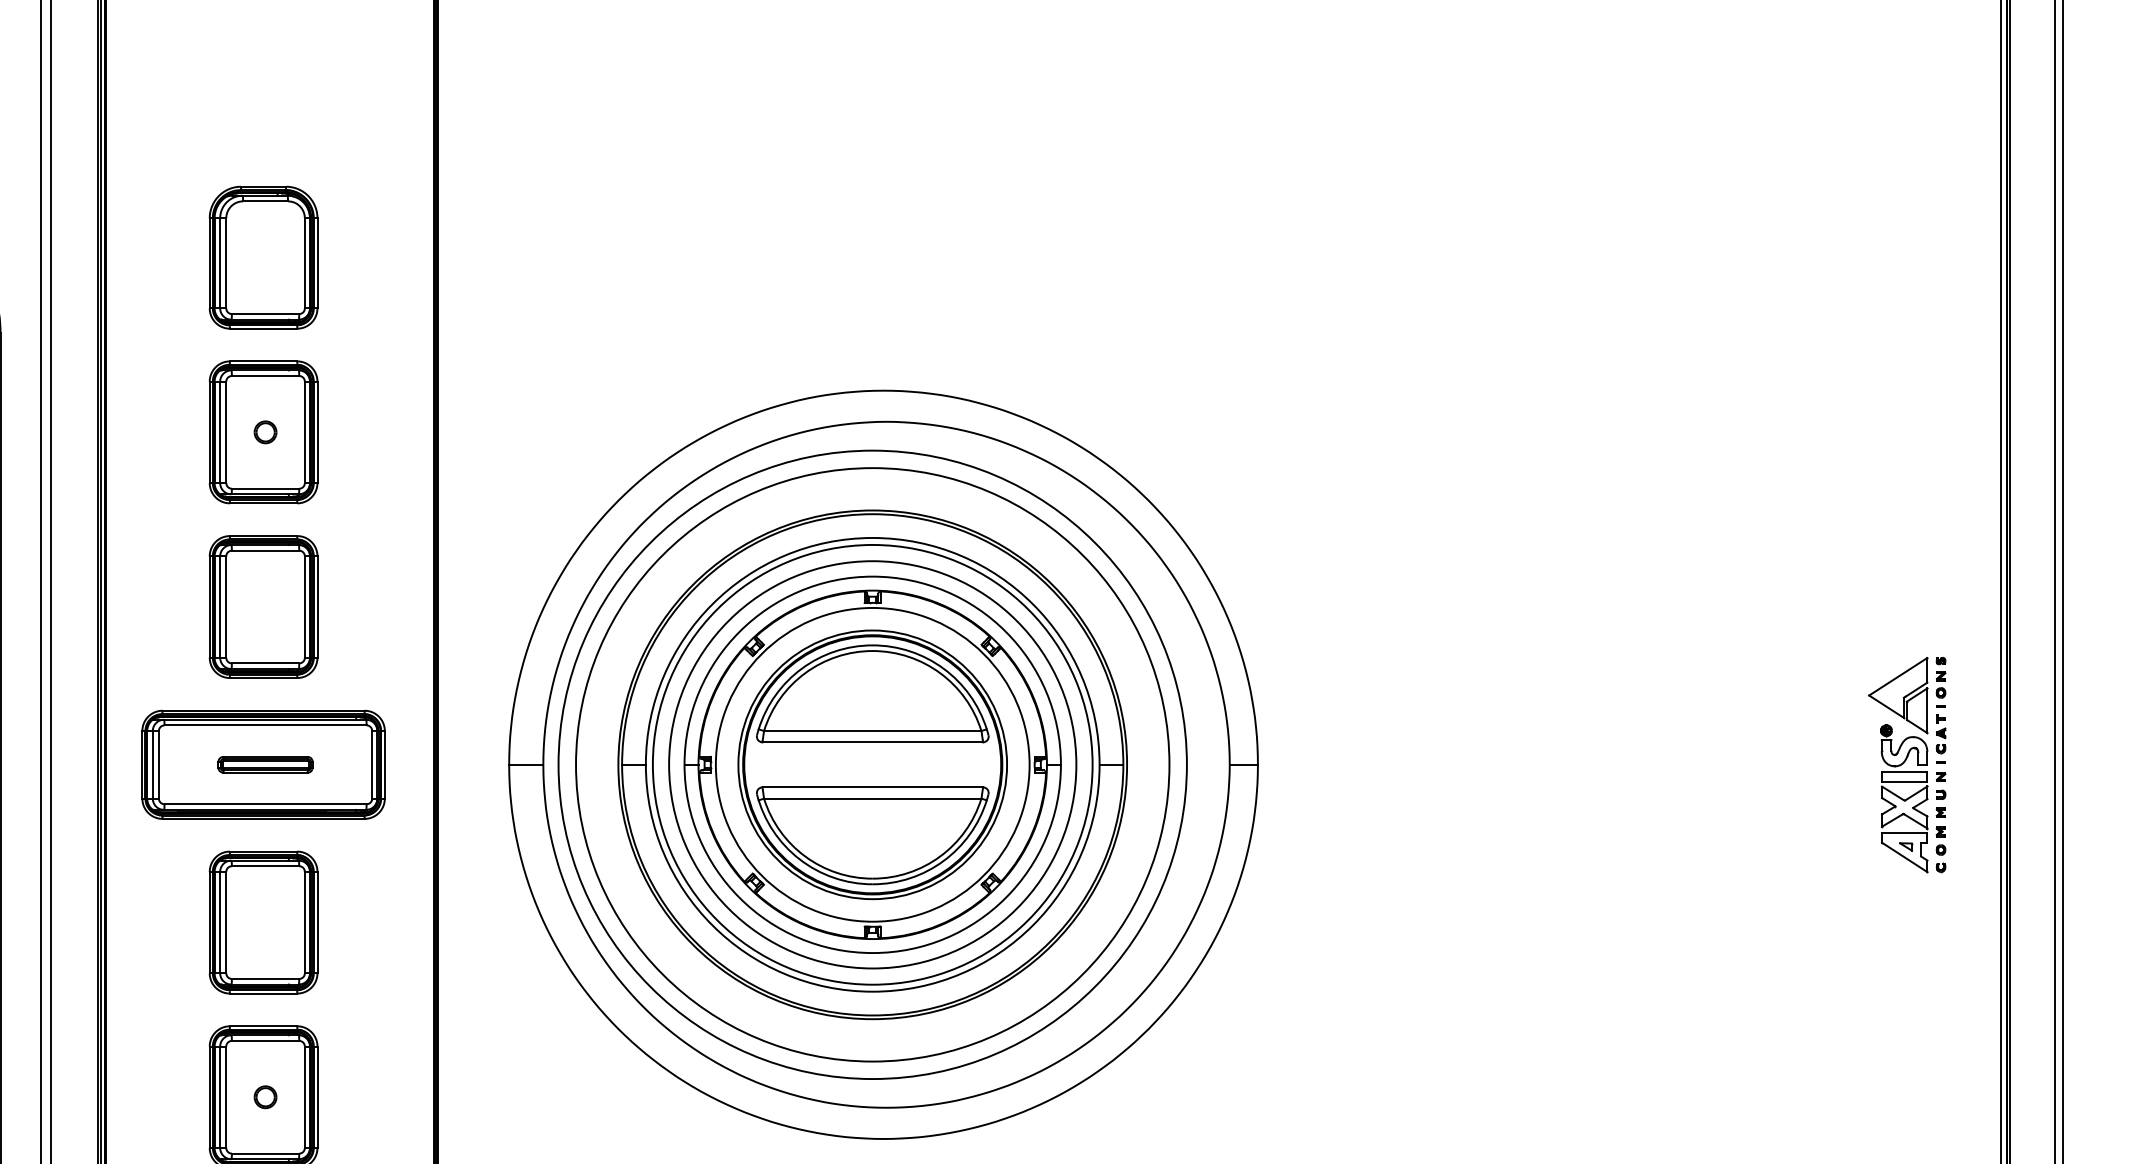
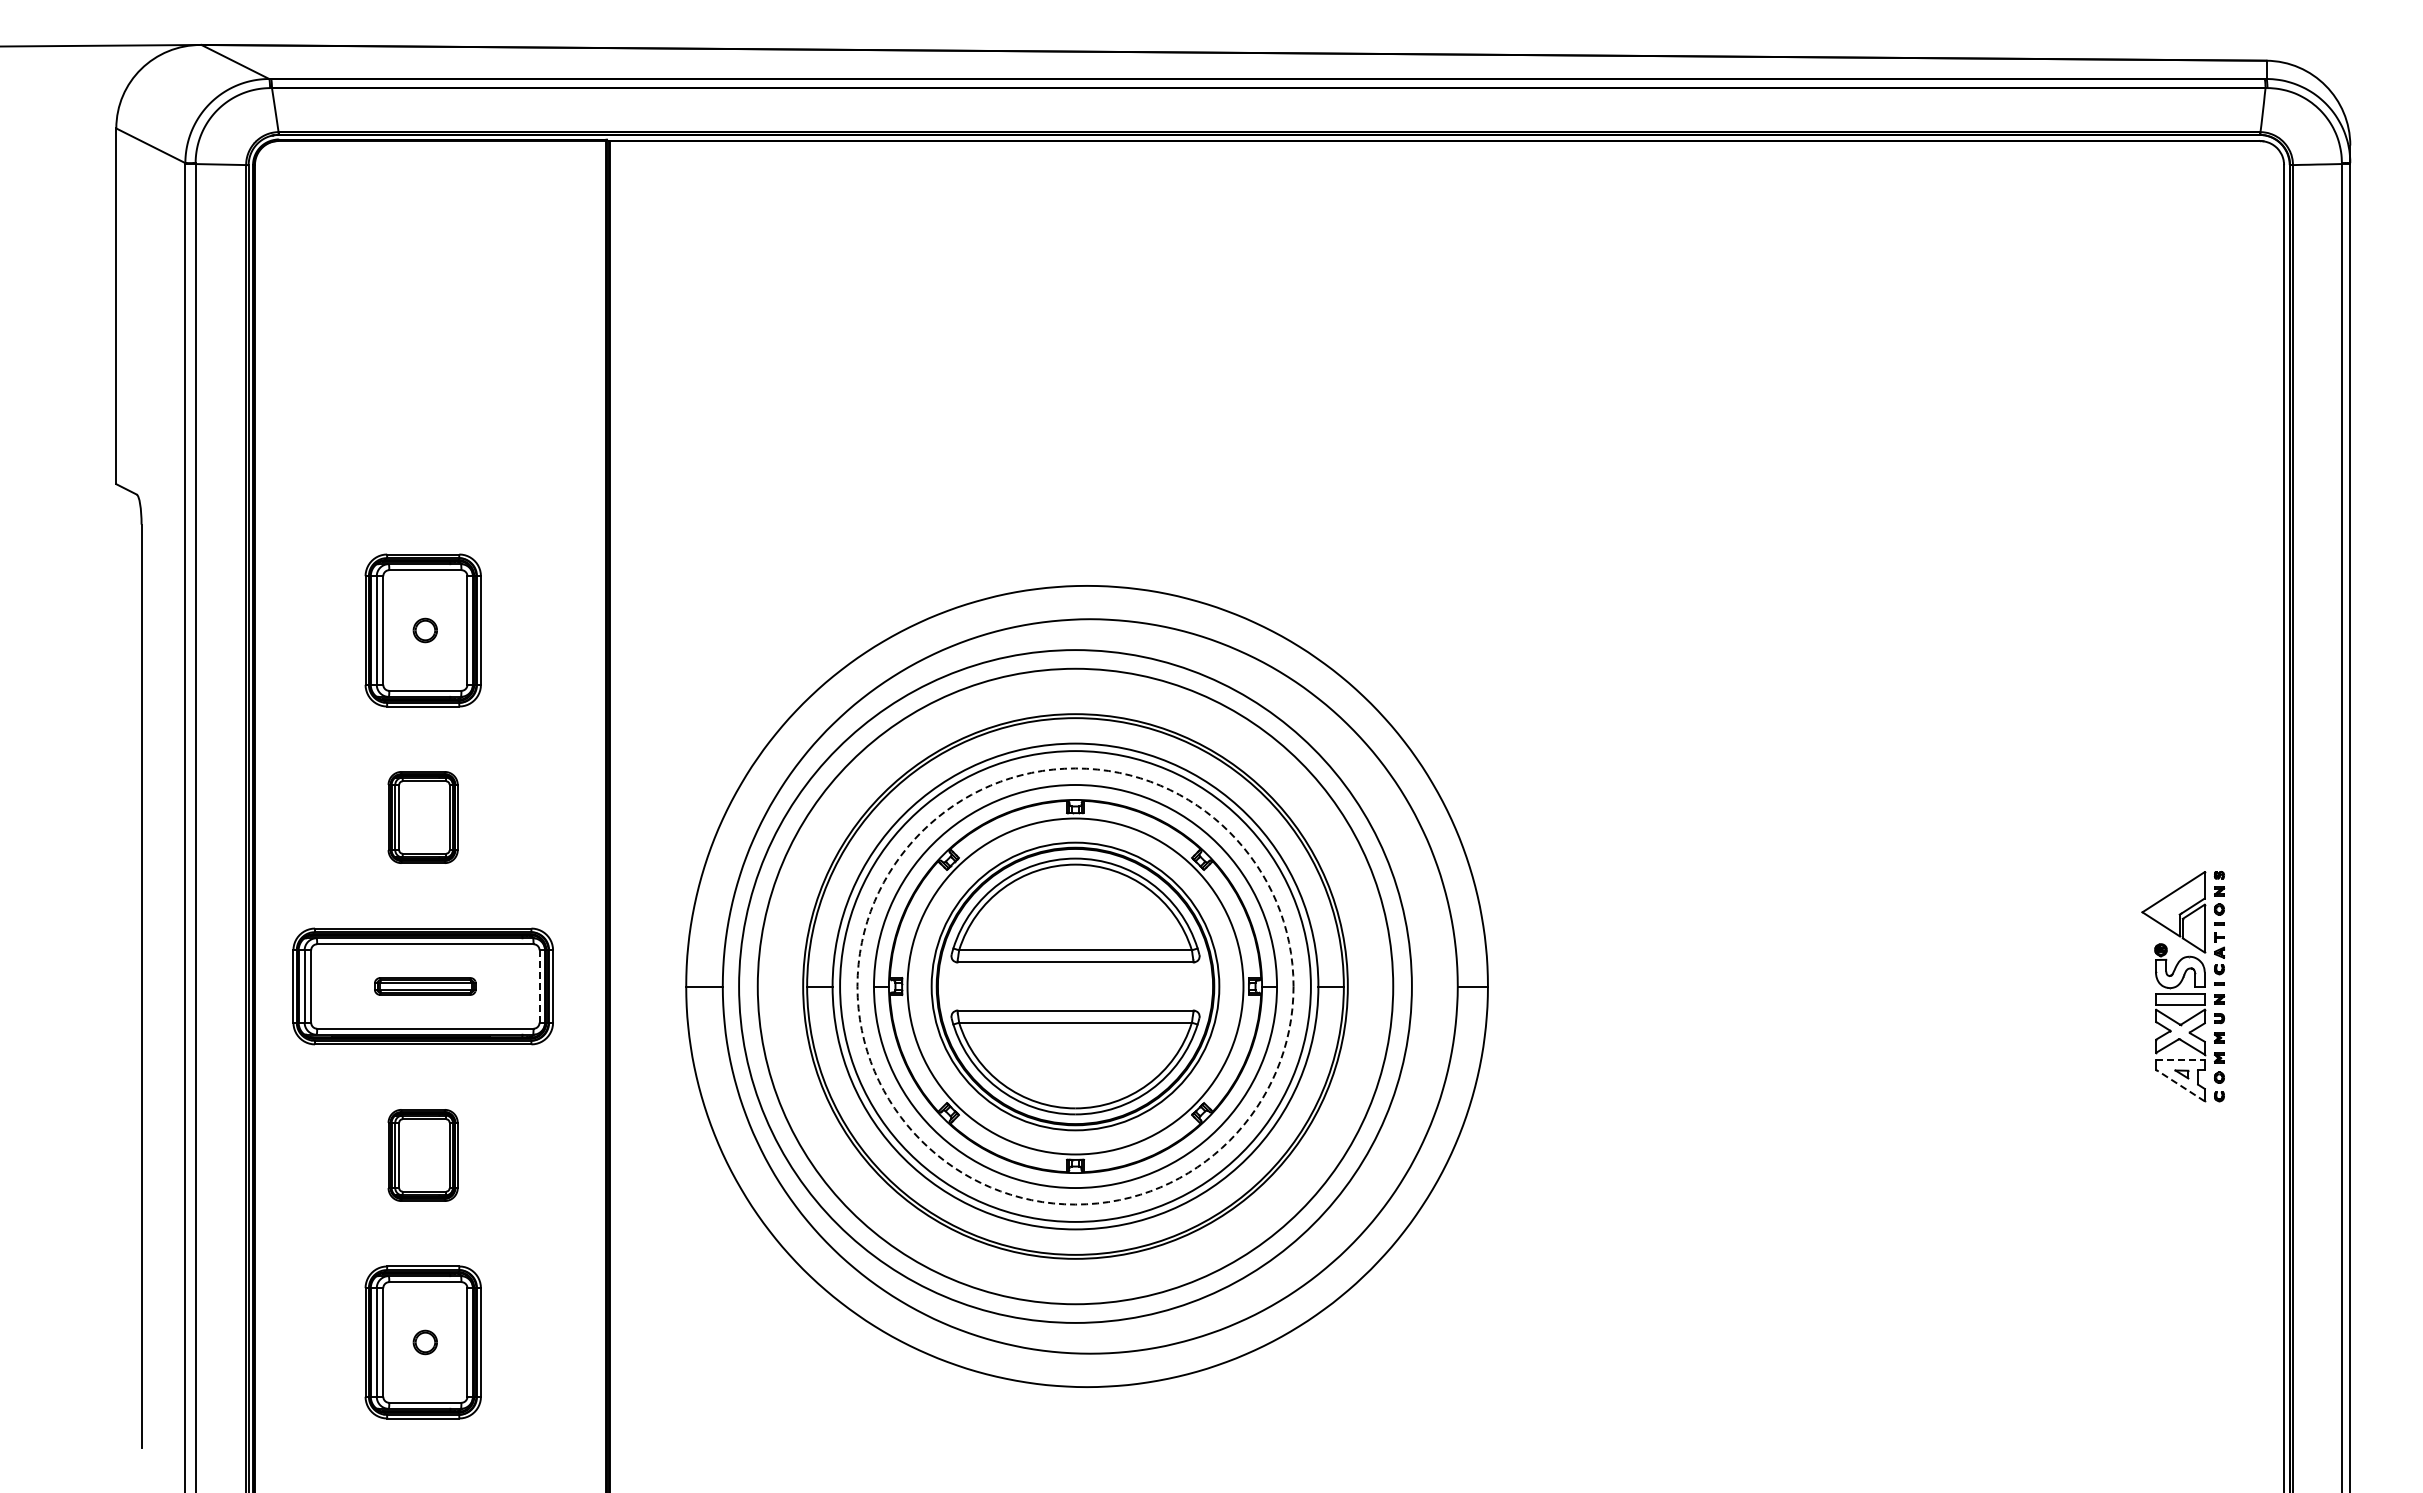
part: (262, 257) -> (422, 443), removed
part: (262, 607) -> (422, 817), size x0.6
line: (372, 764) -> (539, 986), solid -> dashed
circle: (872, 764) -> (1075, 986), solid -> dashed
line: (1905, 833) -> (2181, 1059), solid -> dashed
line: (1904, 857) -> (2180, 1085), solid -> dashed
part: (262, 922) -> (422, 1155), size x0.6

